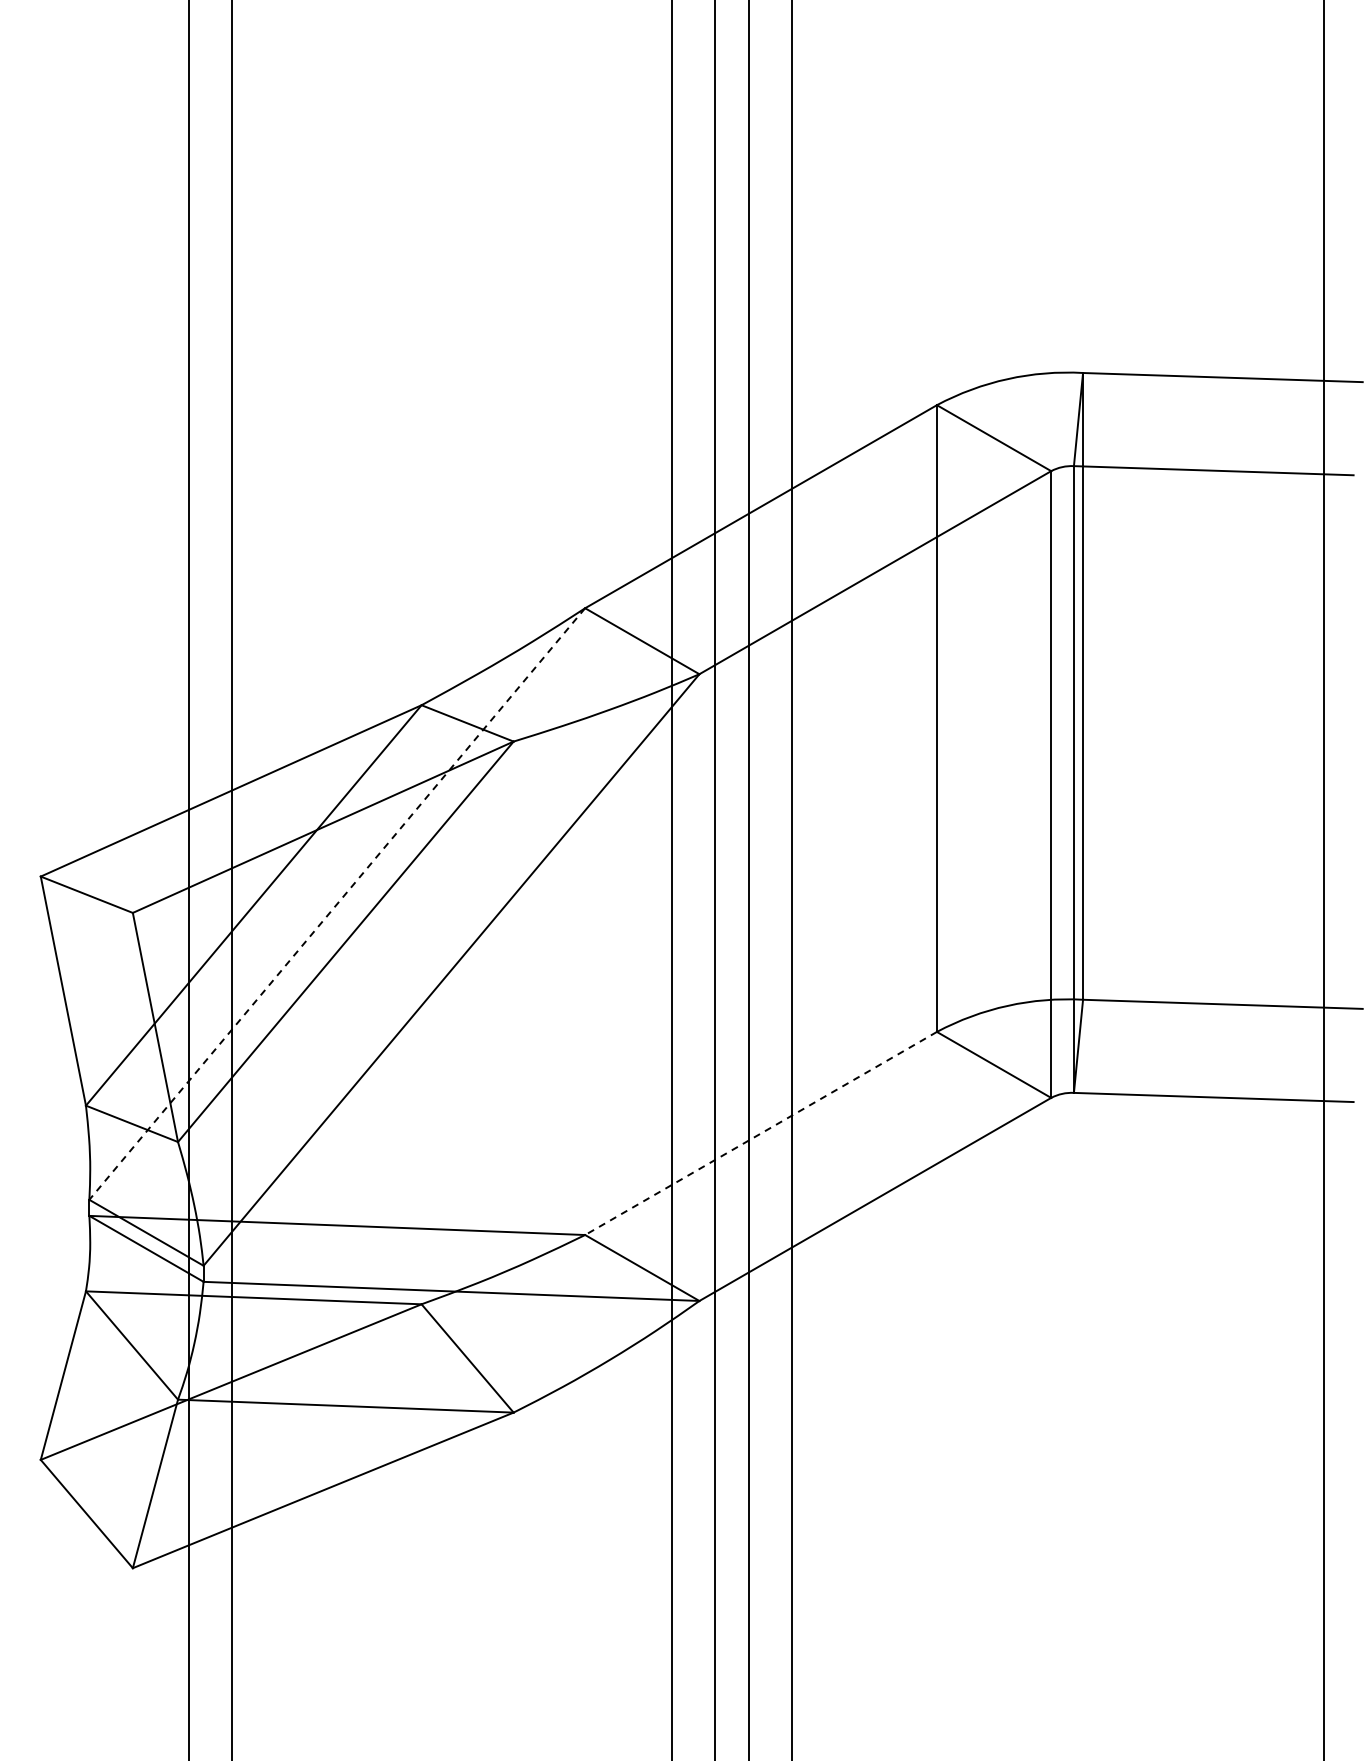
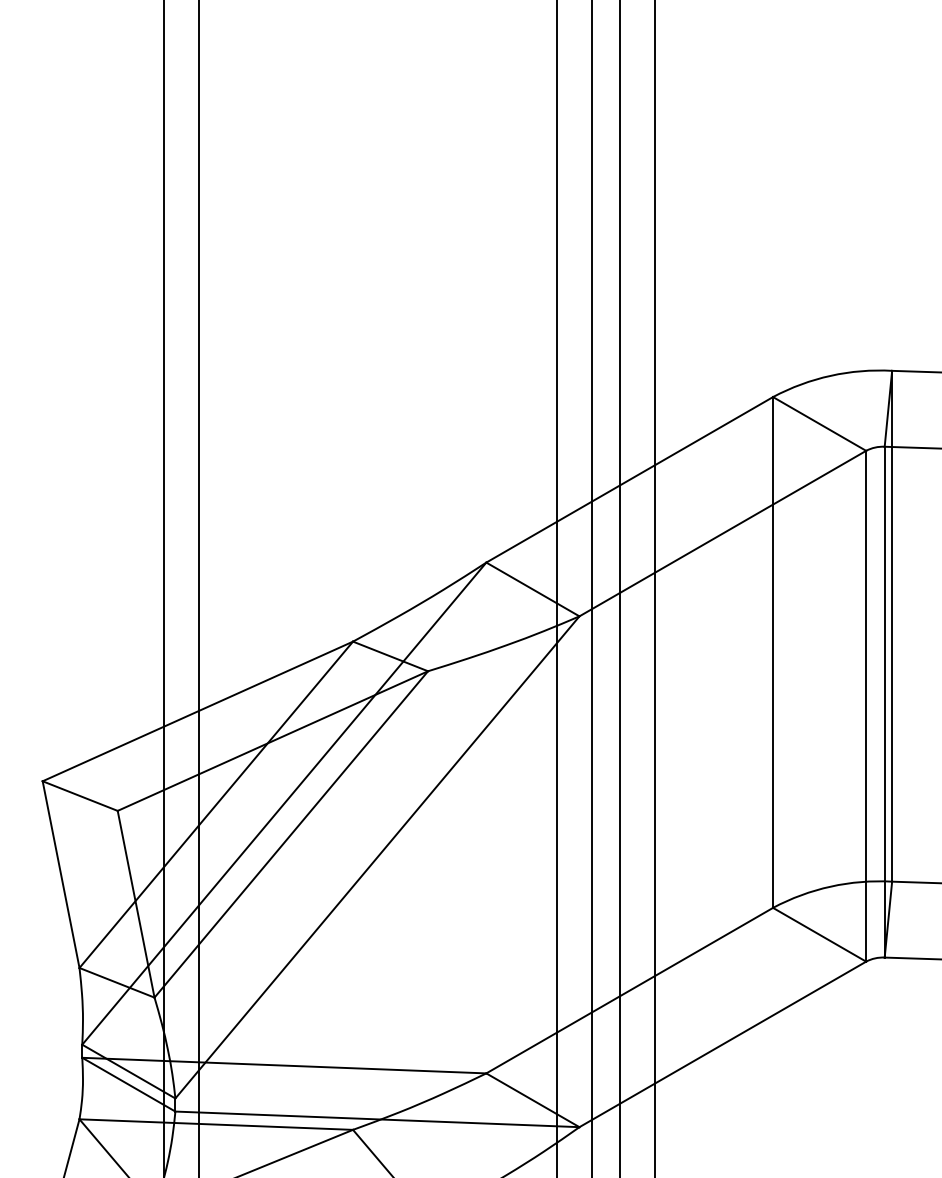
line: (337, 904) -> (284, 804), dashed -> solid
line: (760, 1133) -> (629, 990), dashed -> solid

